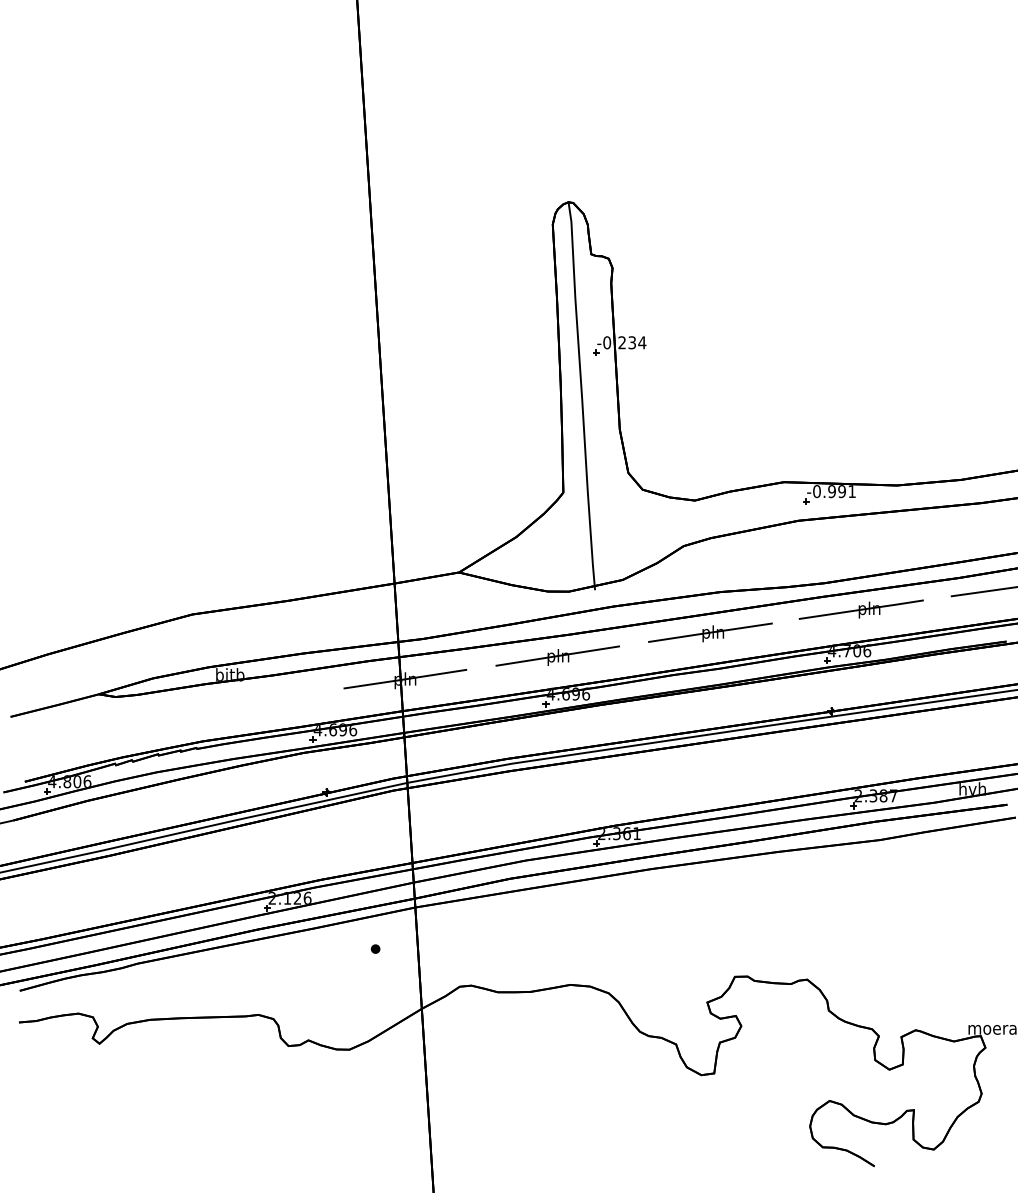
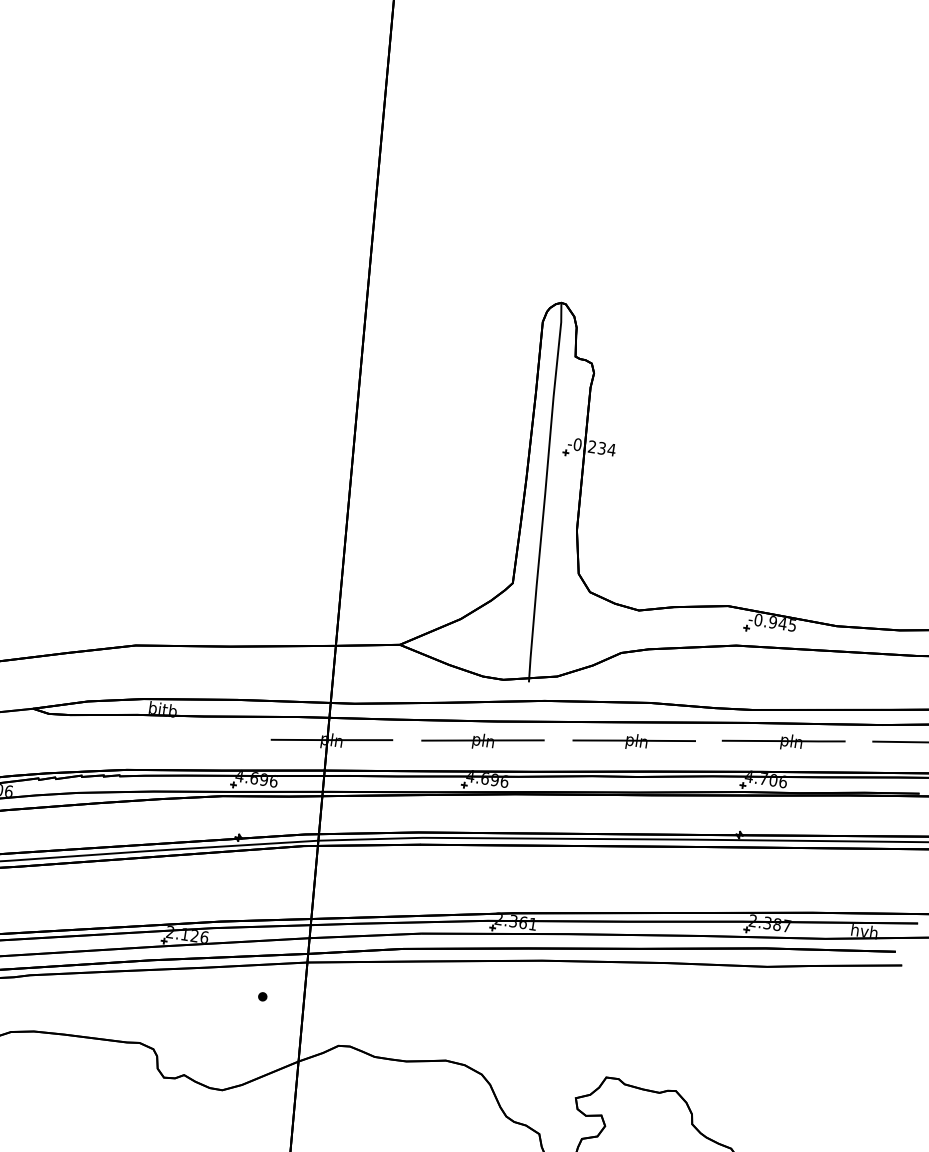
text: (846, 491) -> (787, 624), -0.991 -> -0.945

